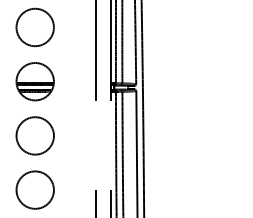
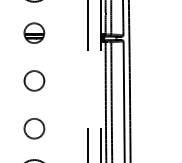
part: (34, 81) -> (33, 32), size x0.6
circle: (34, 135) -> (33, 80), size x0.6
circle: (34, 189) -> (33, 128), size x0.6

